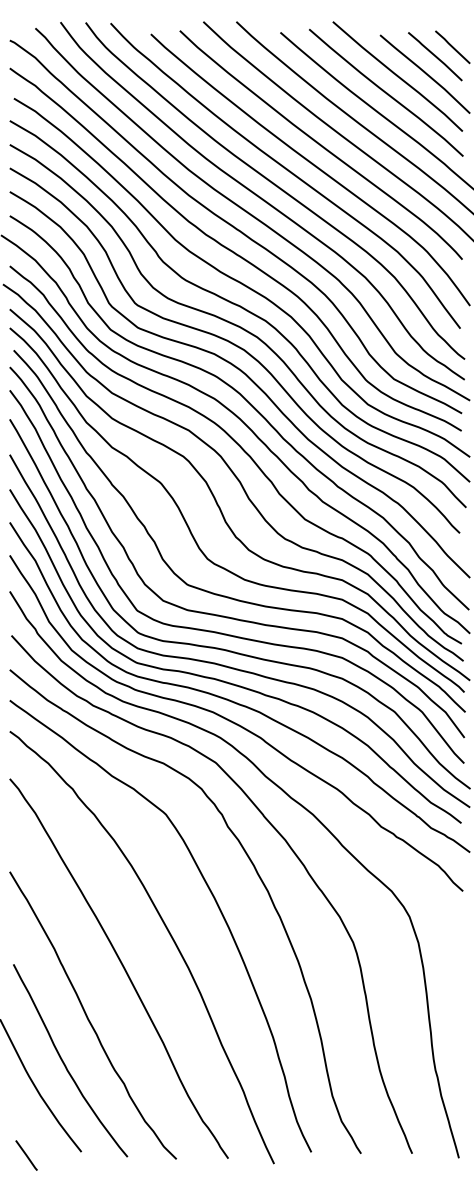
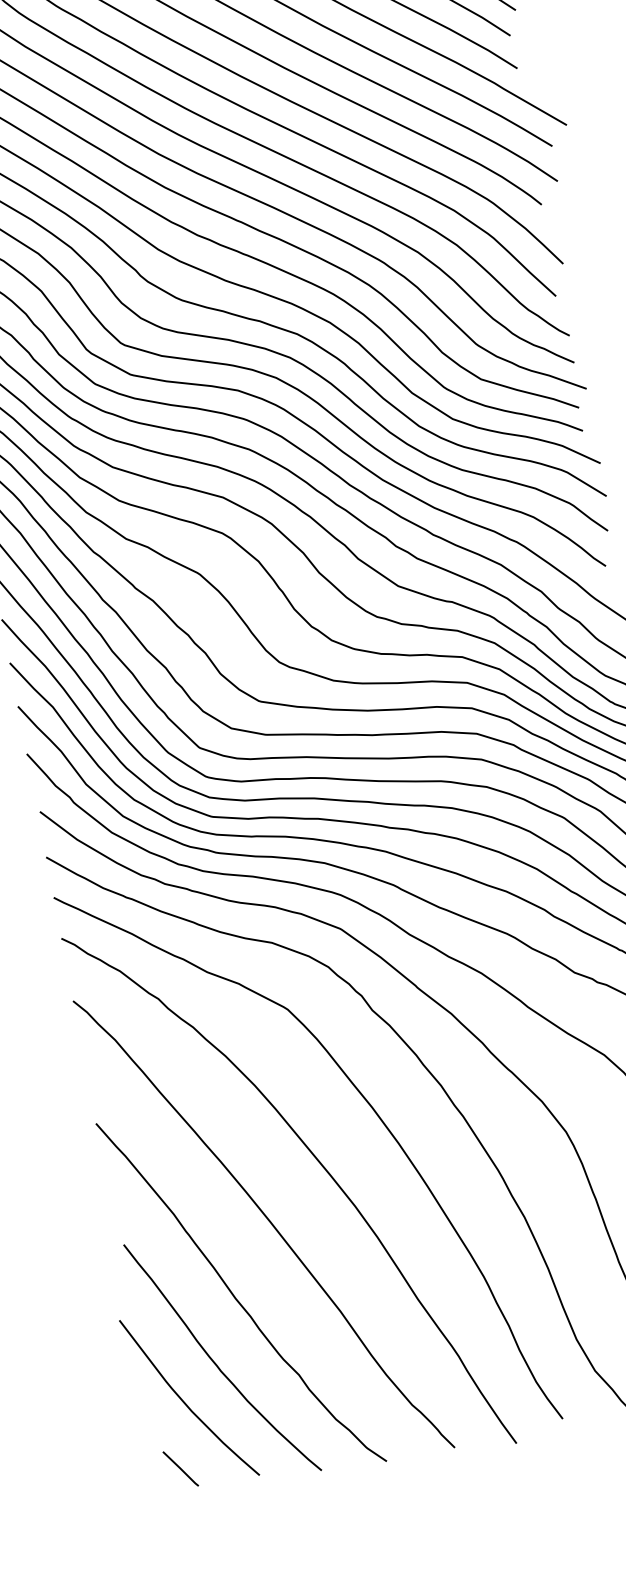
line: (26, 1155) -> (180, 1468), moved

